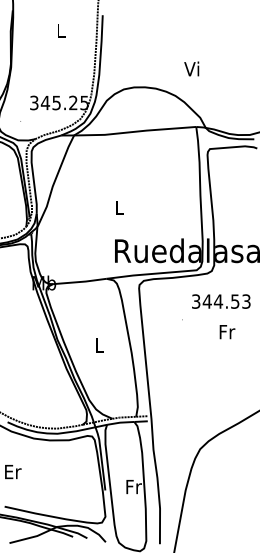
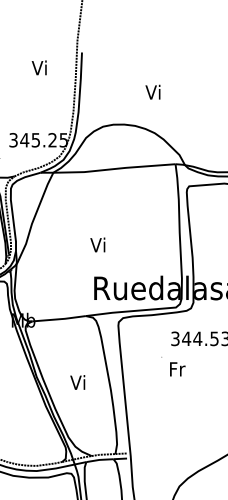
text: (59, 30) -> (38, 67), L -> Vi
text: (191, 68) -> (152, 91), moved
text: (118, 207) -> (97, 244), L -> Vi
text: (227, 332) -> (177, 369), moved
text: (98, 344) -> (77, 381), L -> Vi

